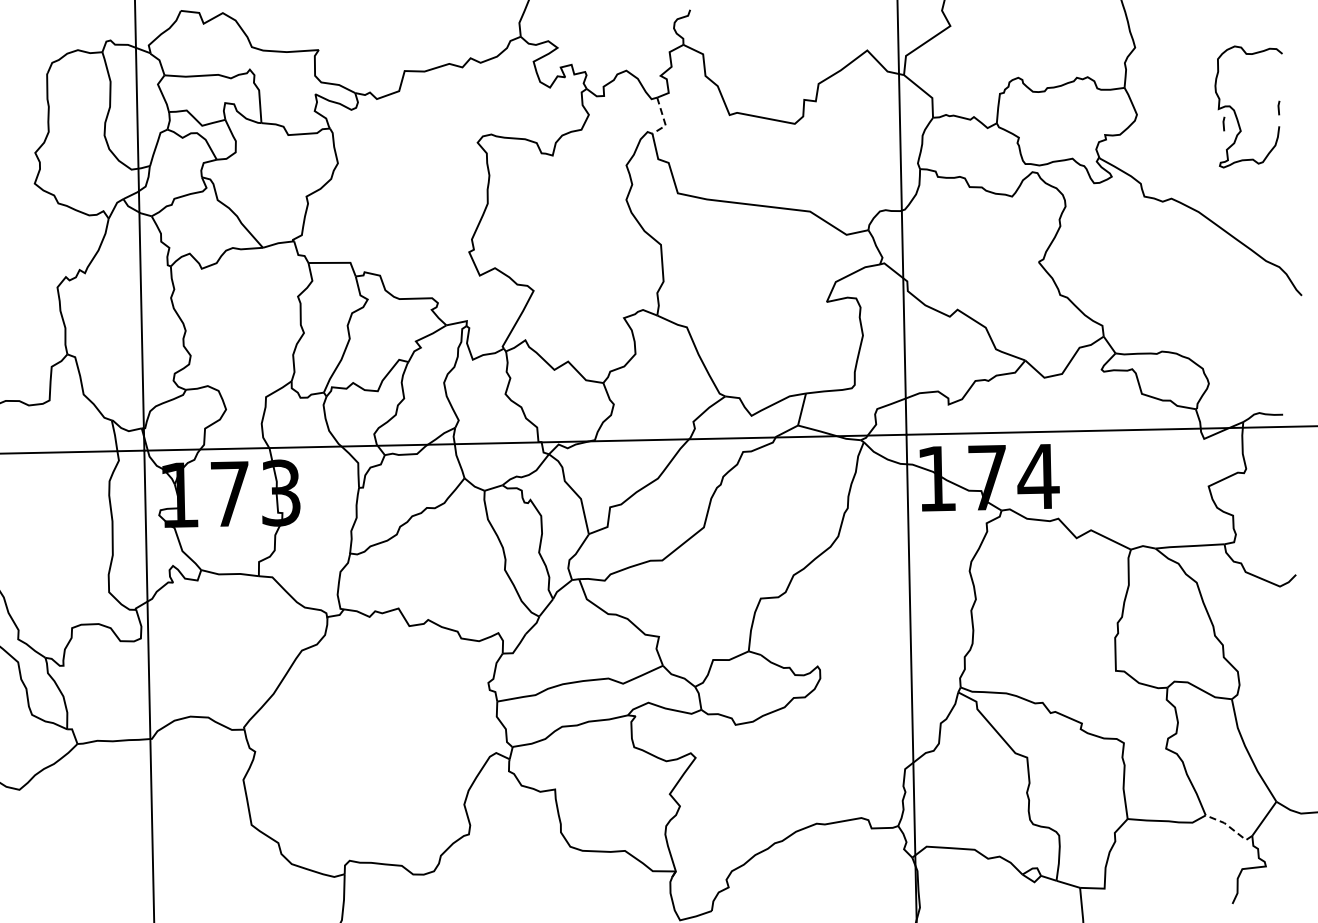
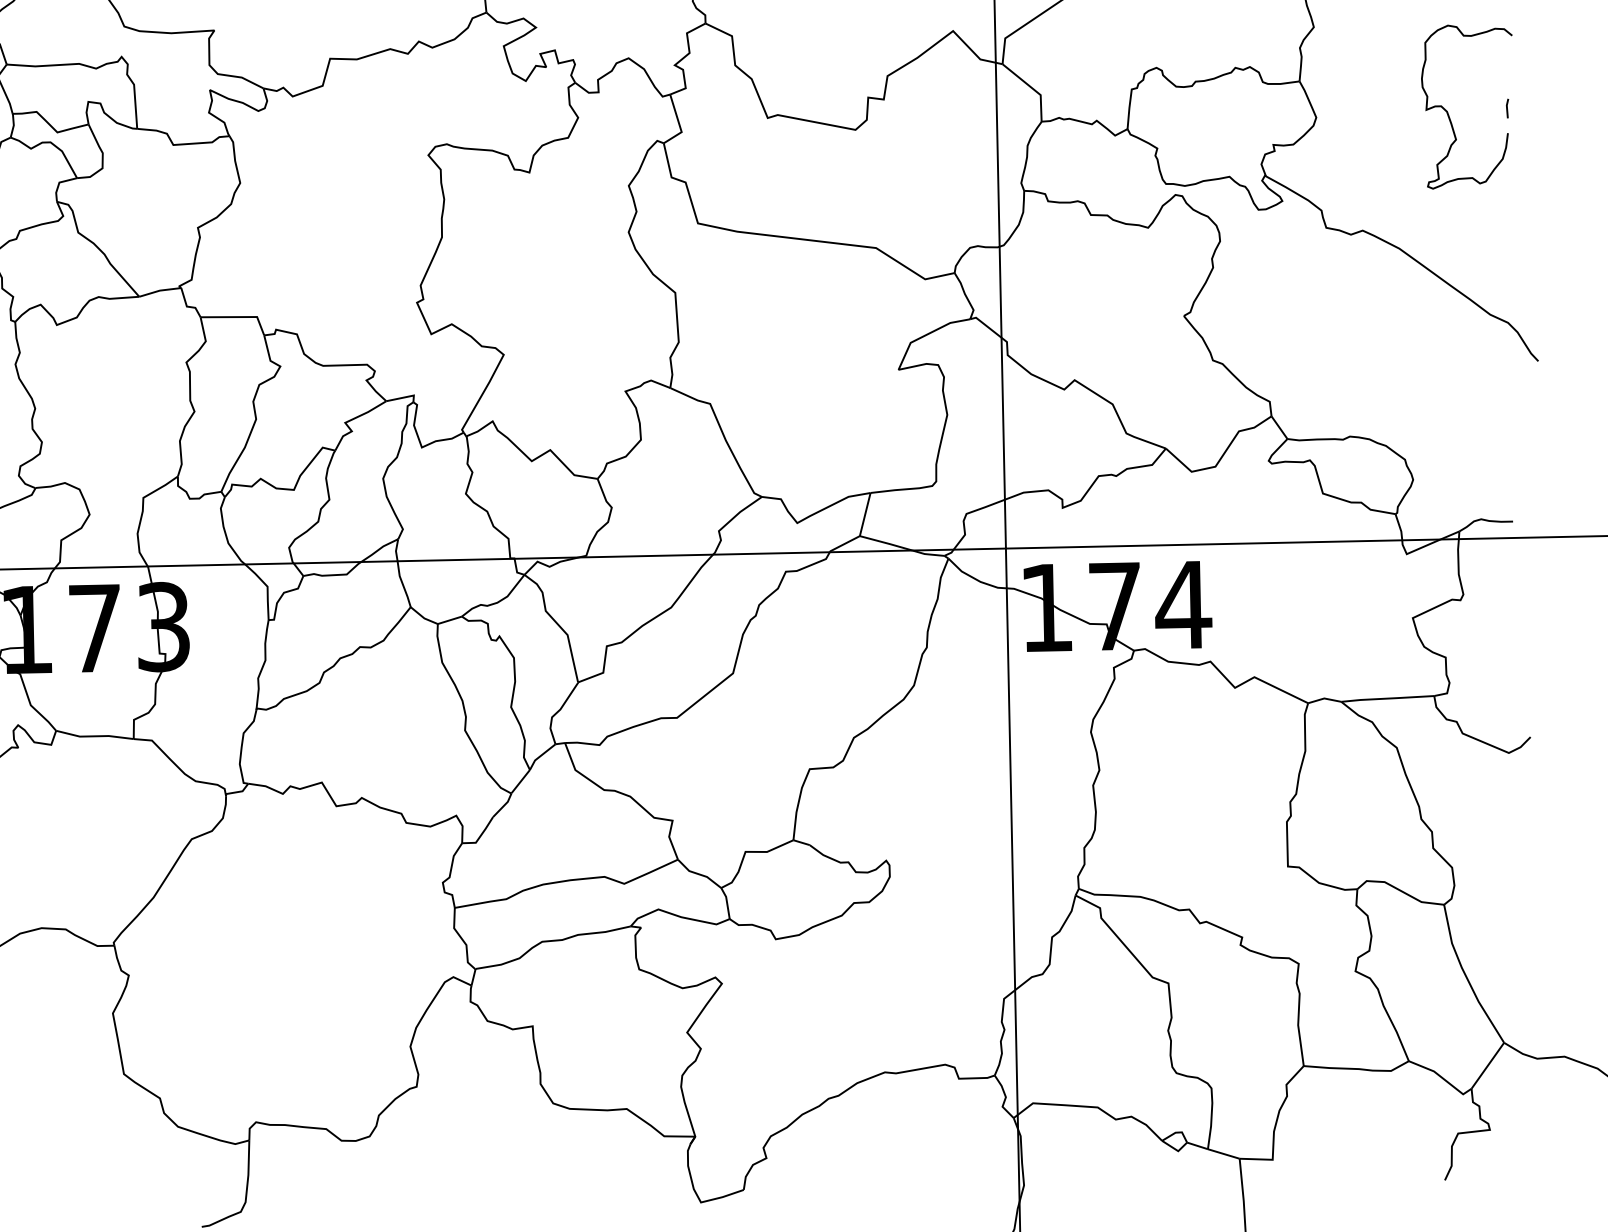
line: (664, 119) -> (679, 123), dashed -> solid
line: (1223, 123) -> (1432, 129), removed
line: (1229, 827) -> (1440, 1077), dashed -> solid

